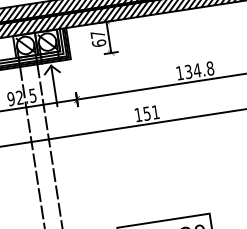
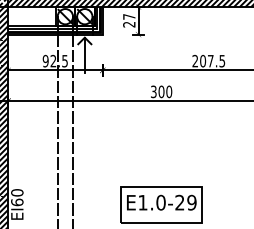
text: (99, 43) -> (129, 24), 67 -> 27
text: (194, 70) -> (208, 60), 134.8 -> 207.5
text: (147, 113) -> (161, 91), 151 -> 300

